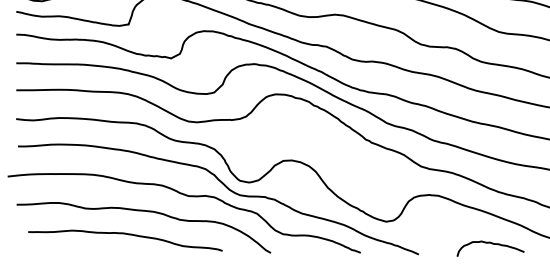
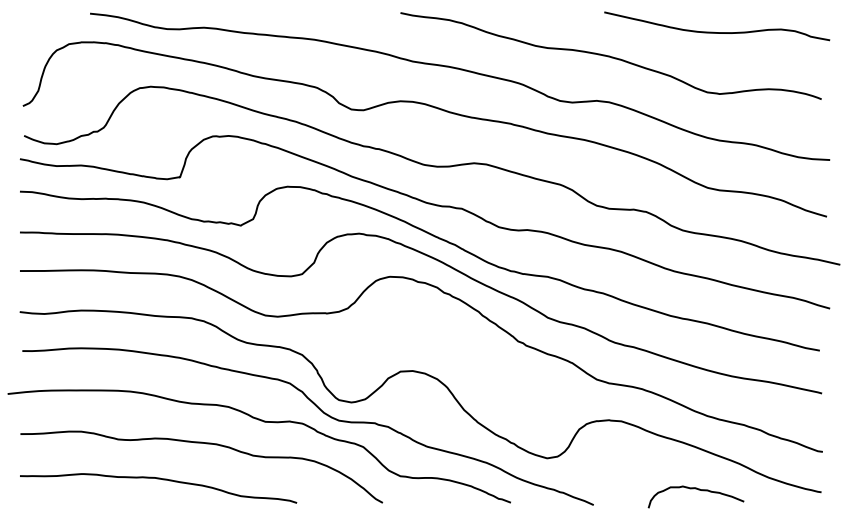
curve: (125, 234) -> (158, 479), moved

